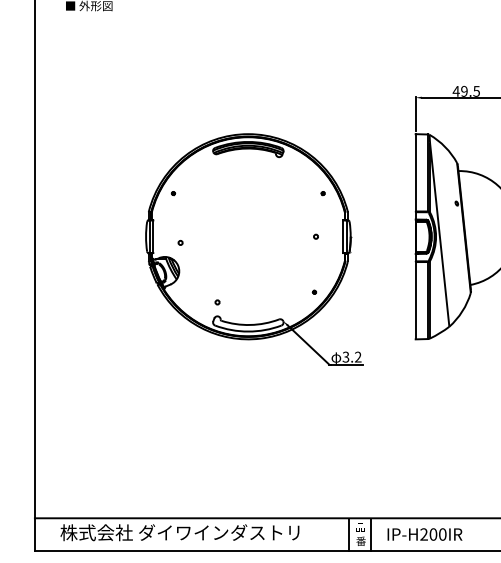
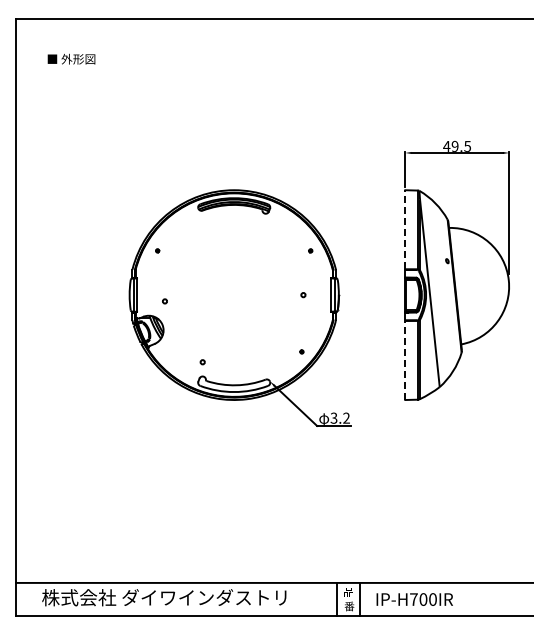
line: (415, 172) -> (405, 229), solid -> dashed
line: (415, 300) -> (405, 360), solid -> dashed
text: (423, 534) -> (413, 599), IP-H200IR -> IP-H700IR

